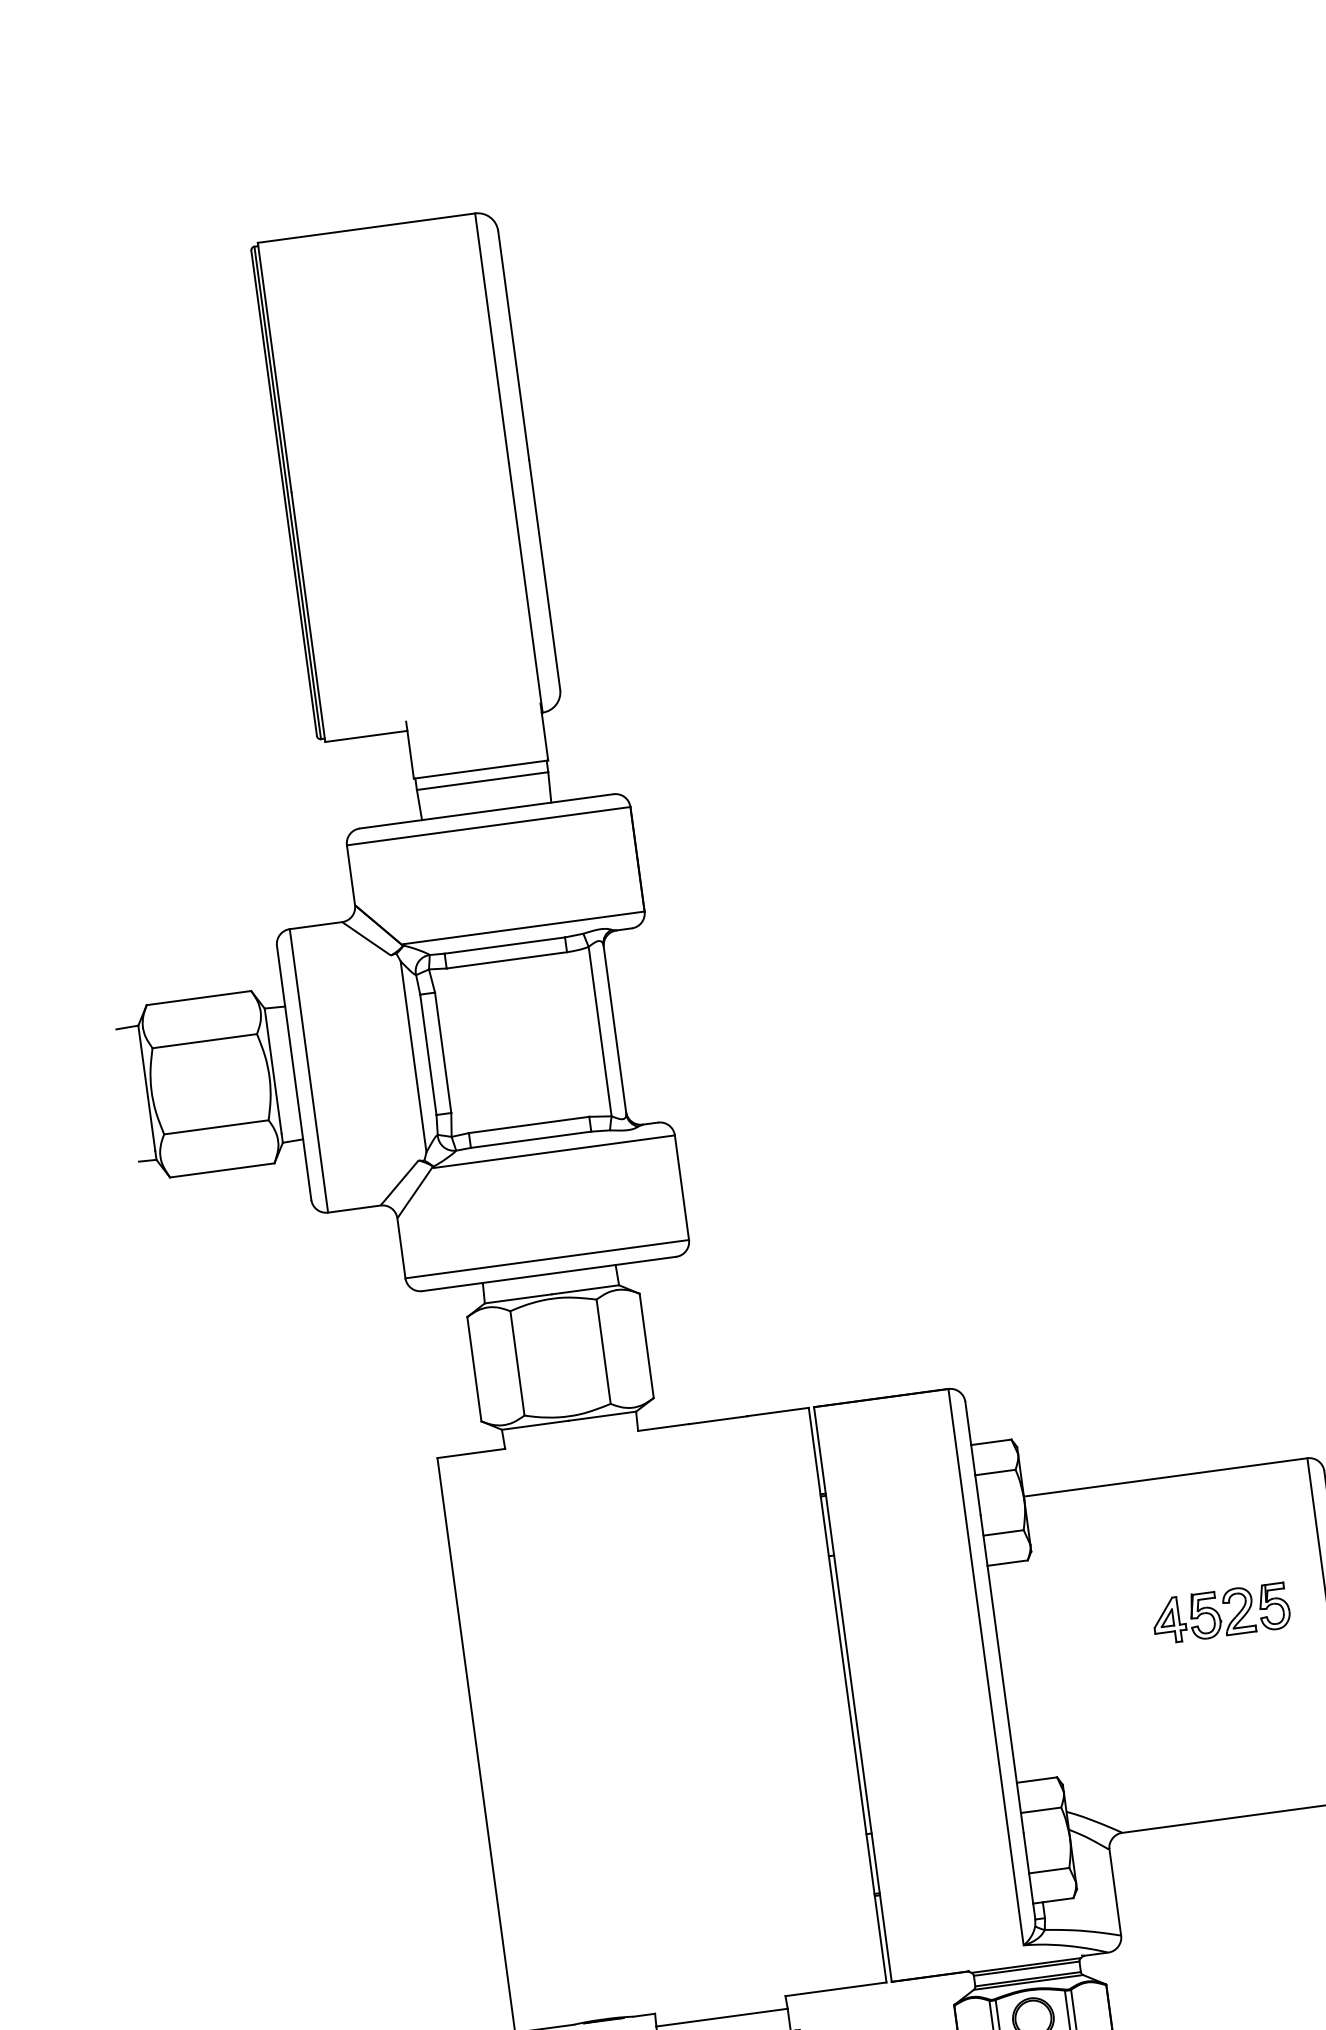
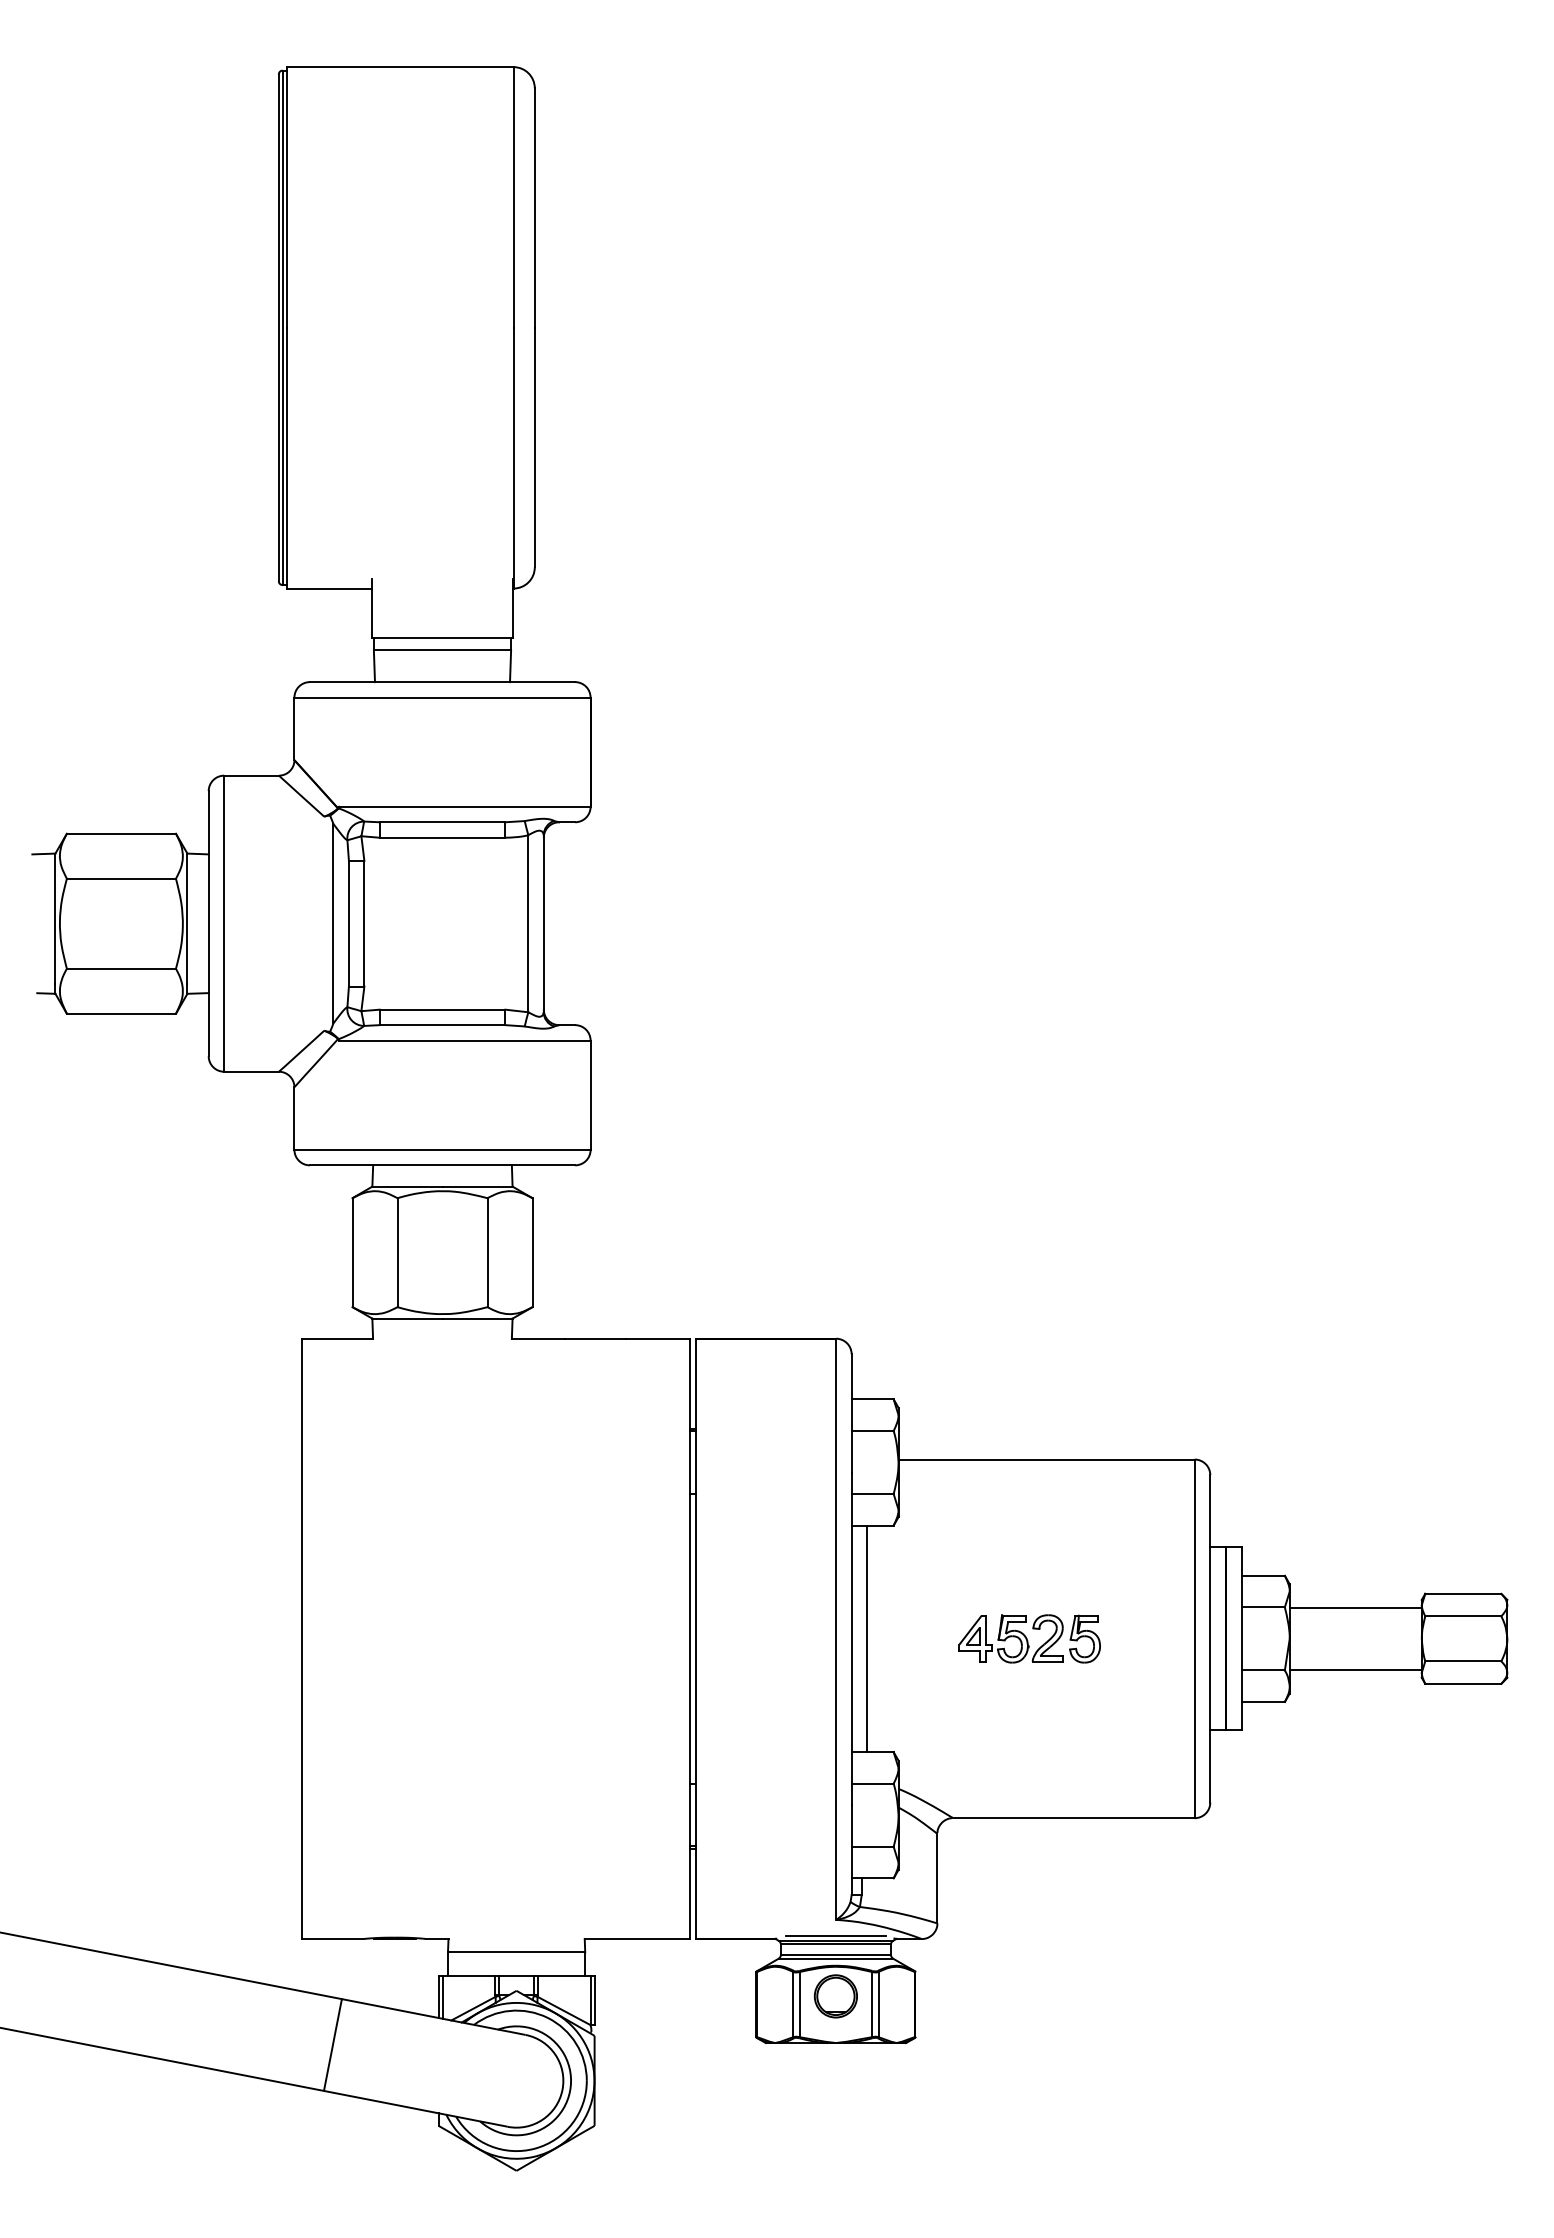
part: (1220, 1613) -> (1029, 1638), moved
line: (1017, 1671) -> (867, 1638), added
line: (1025, 1960) -> (835, 1935), added

